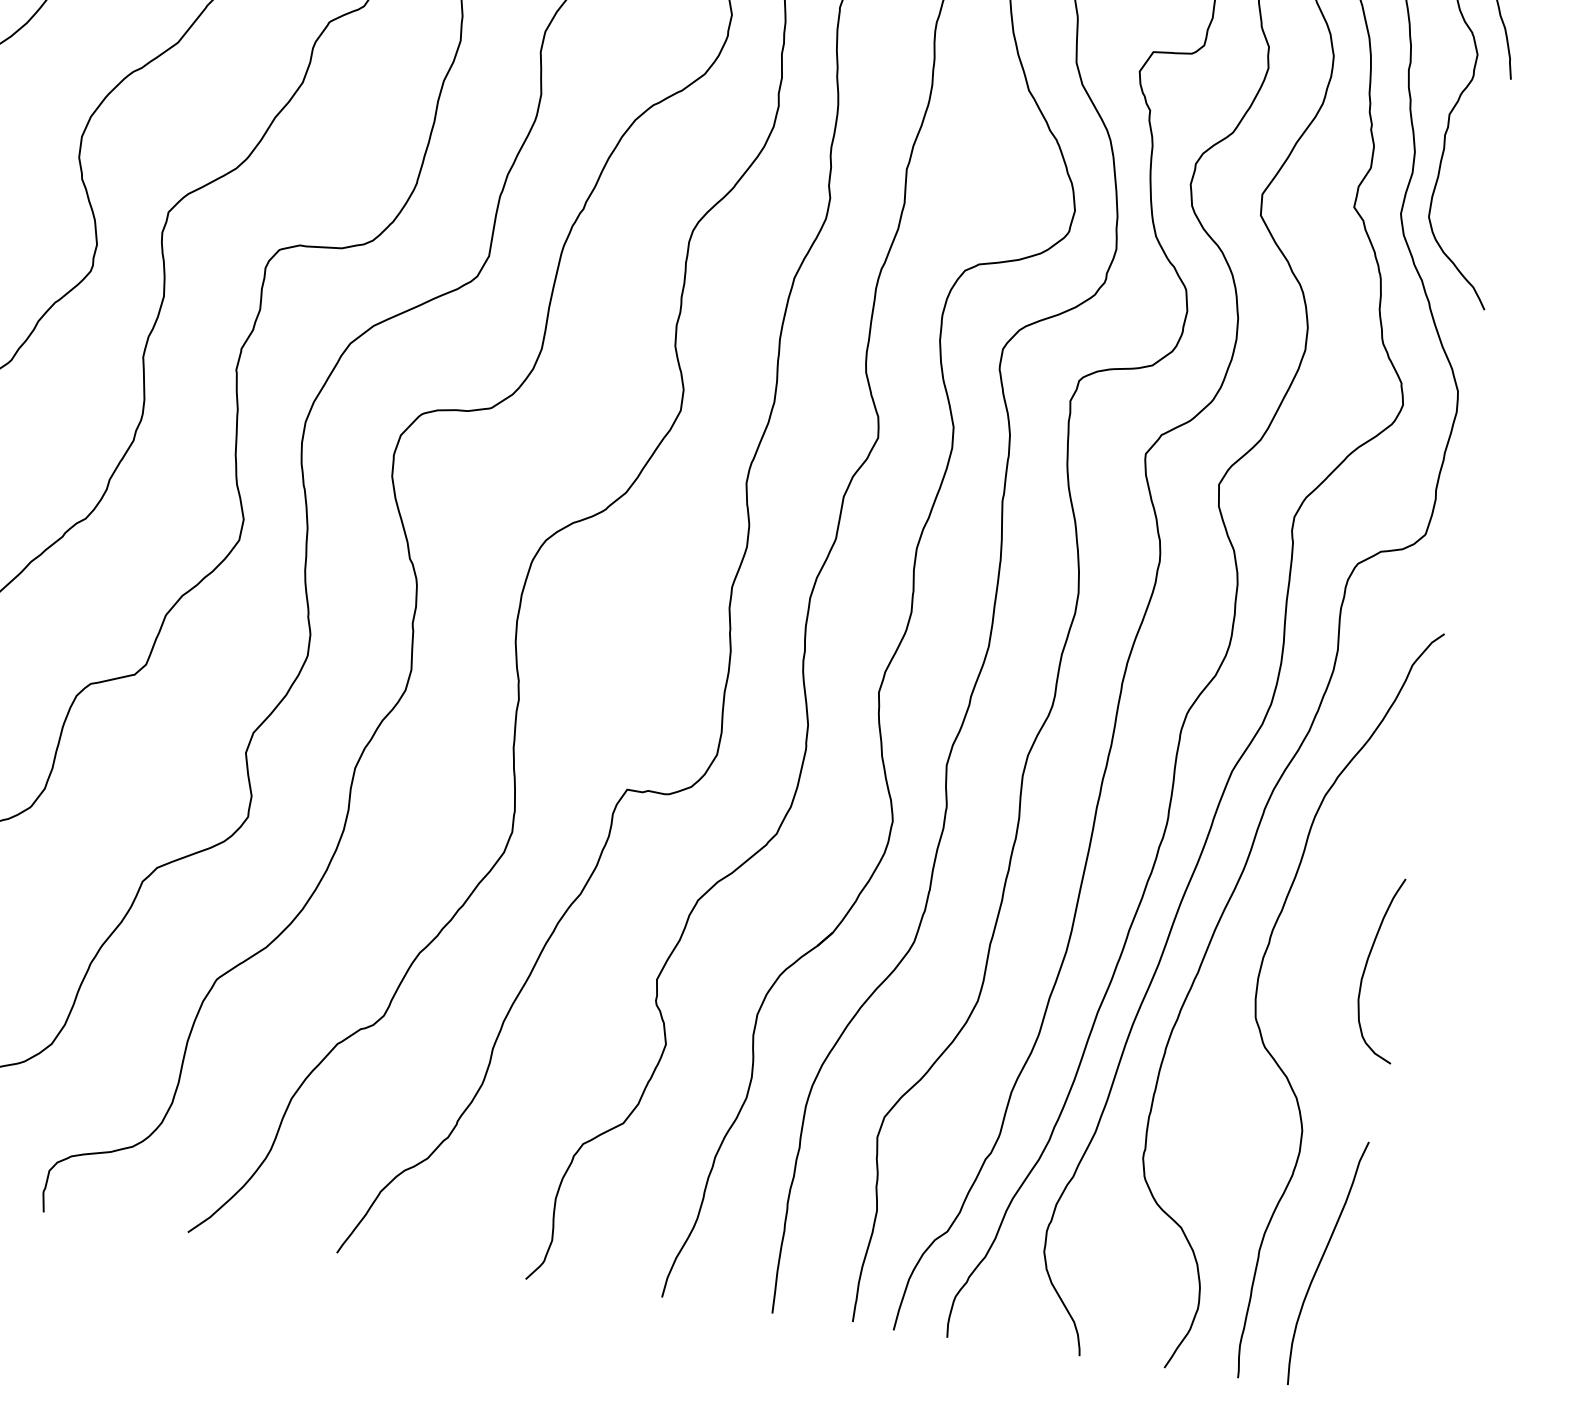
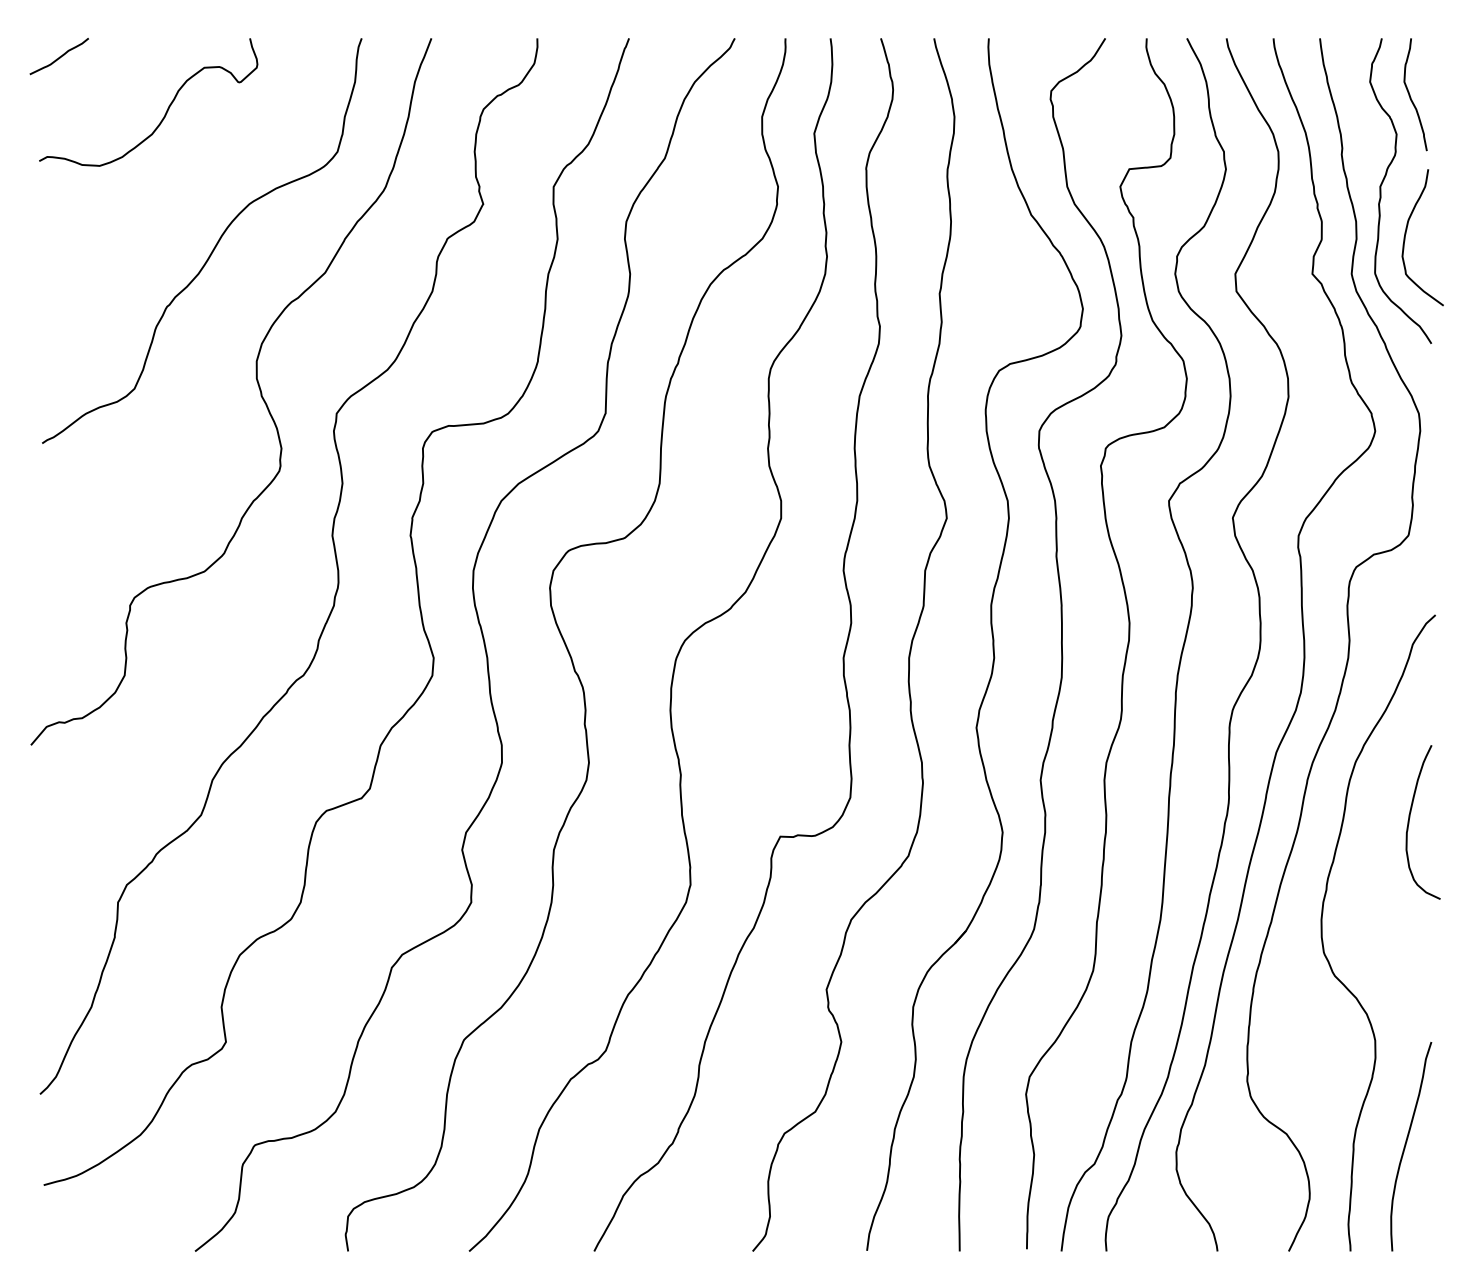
curve: (1472, 175) -> (1406, 234), added
curve: (1368, 961) -> (1410, 817), moved

